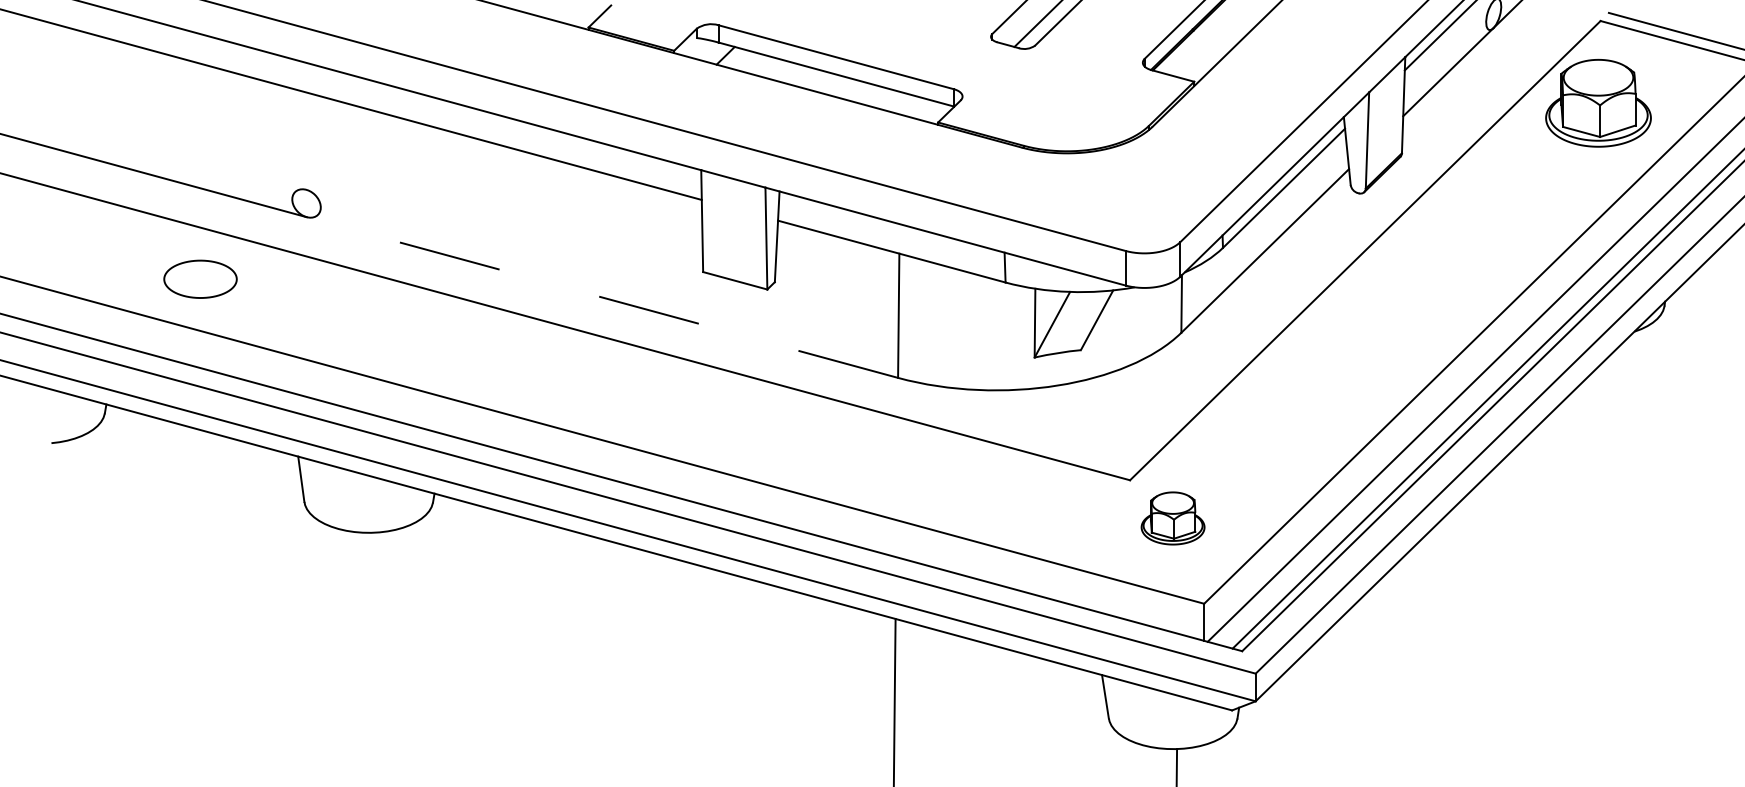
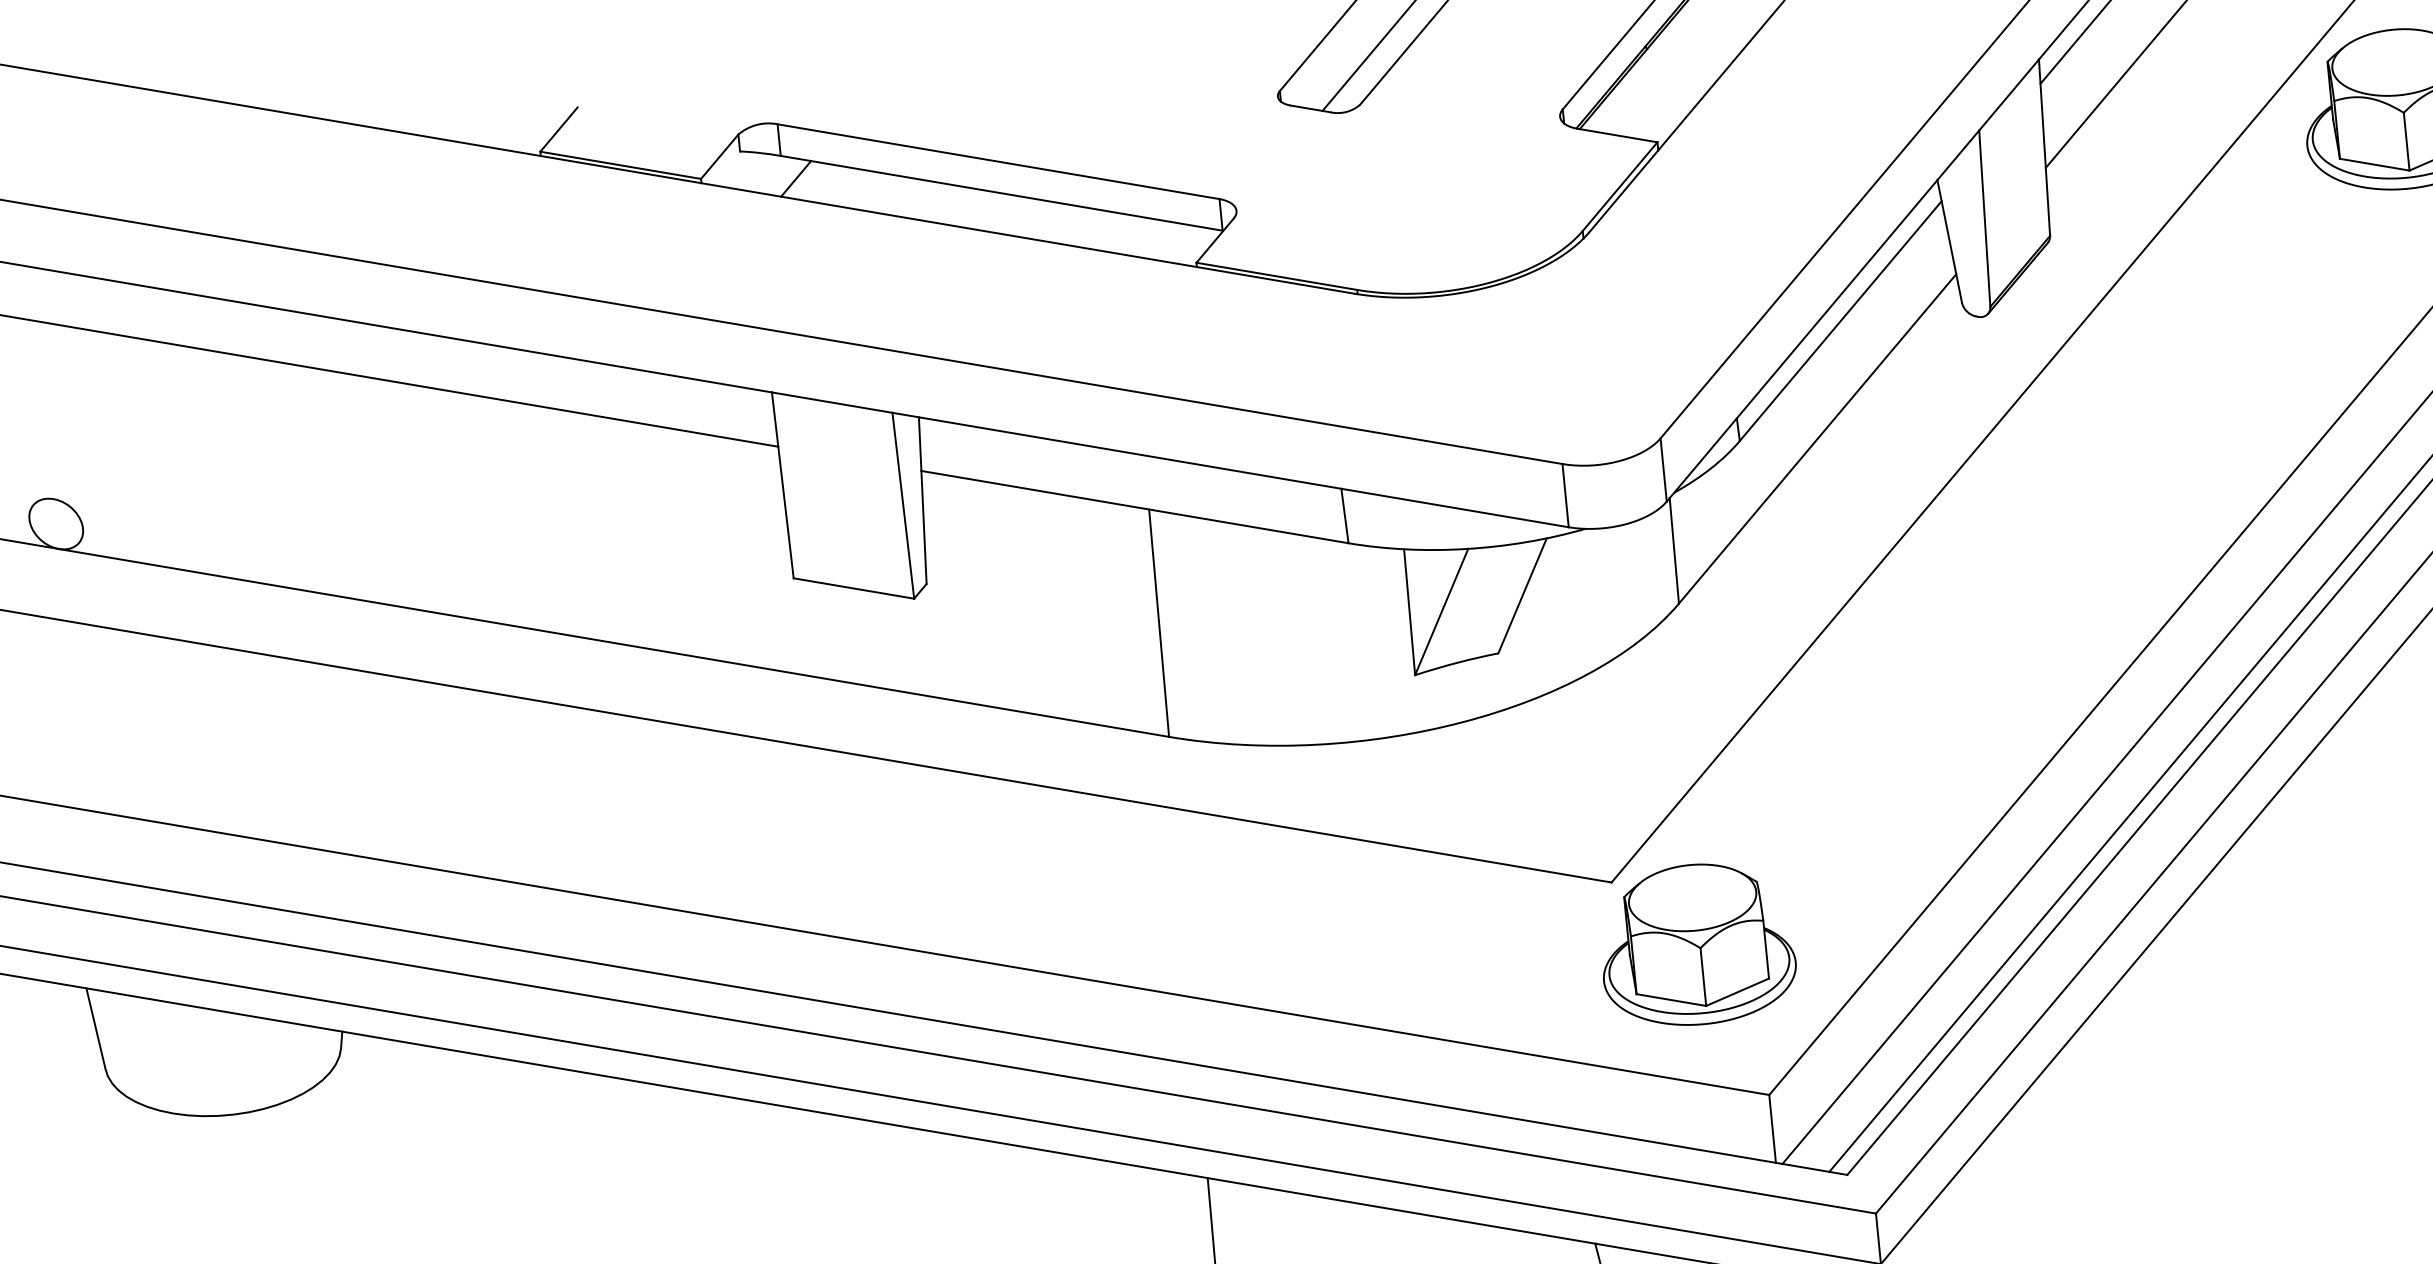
line: (601, 297) -> (612, 643), dashed -> solid
part: (1172, 518) -> (1696, 944), size x1.67

